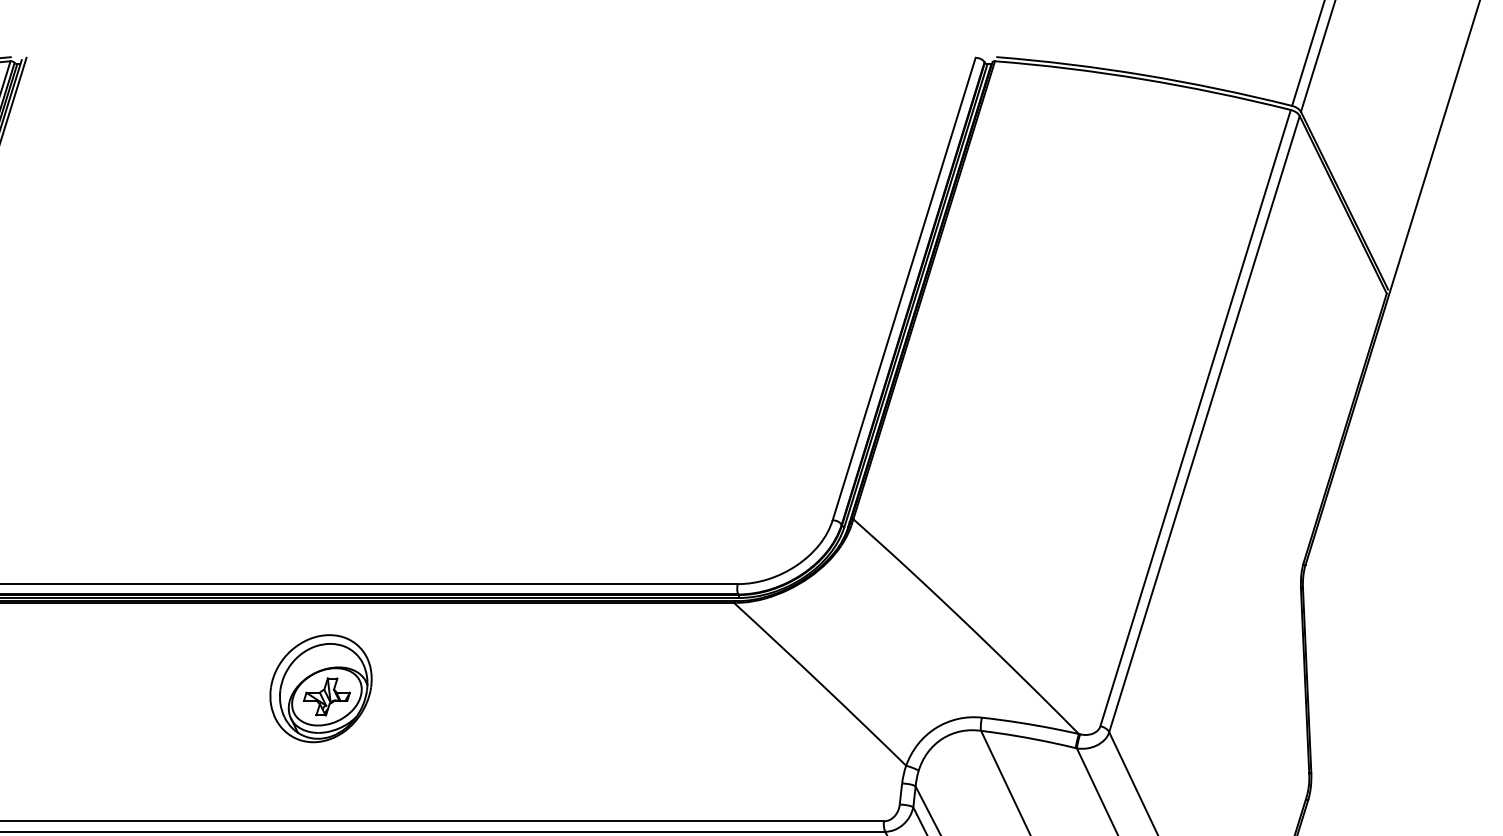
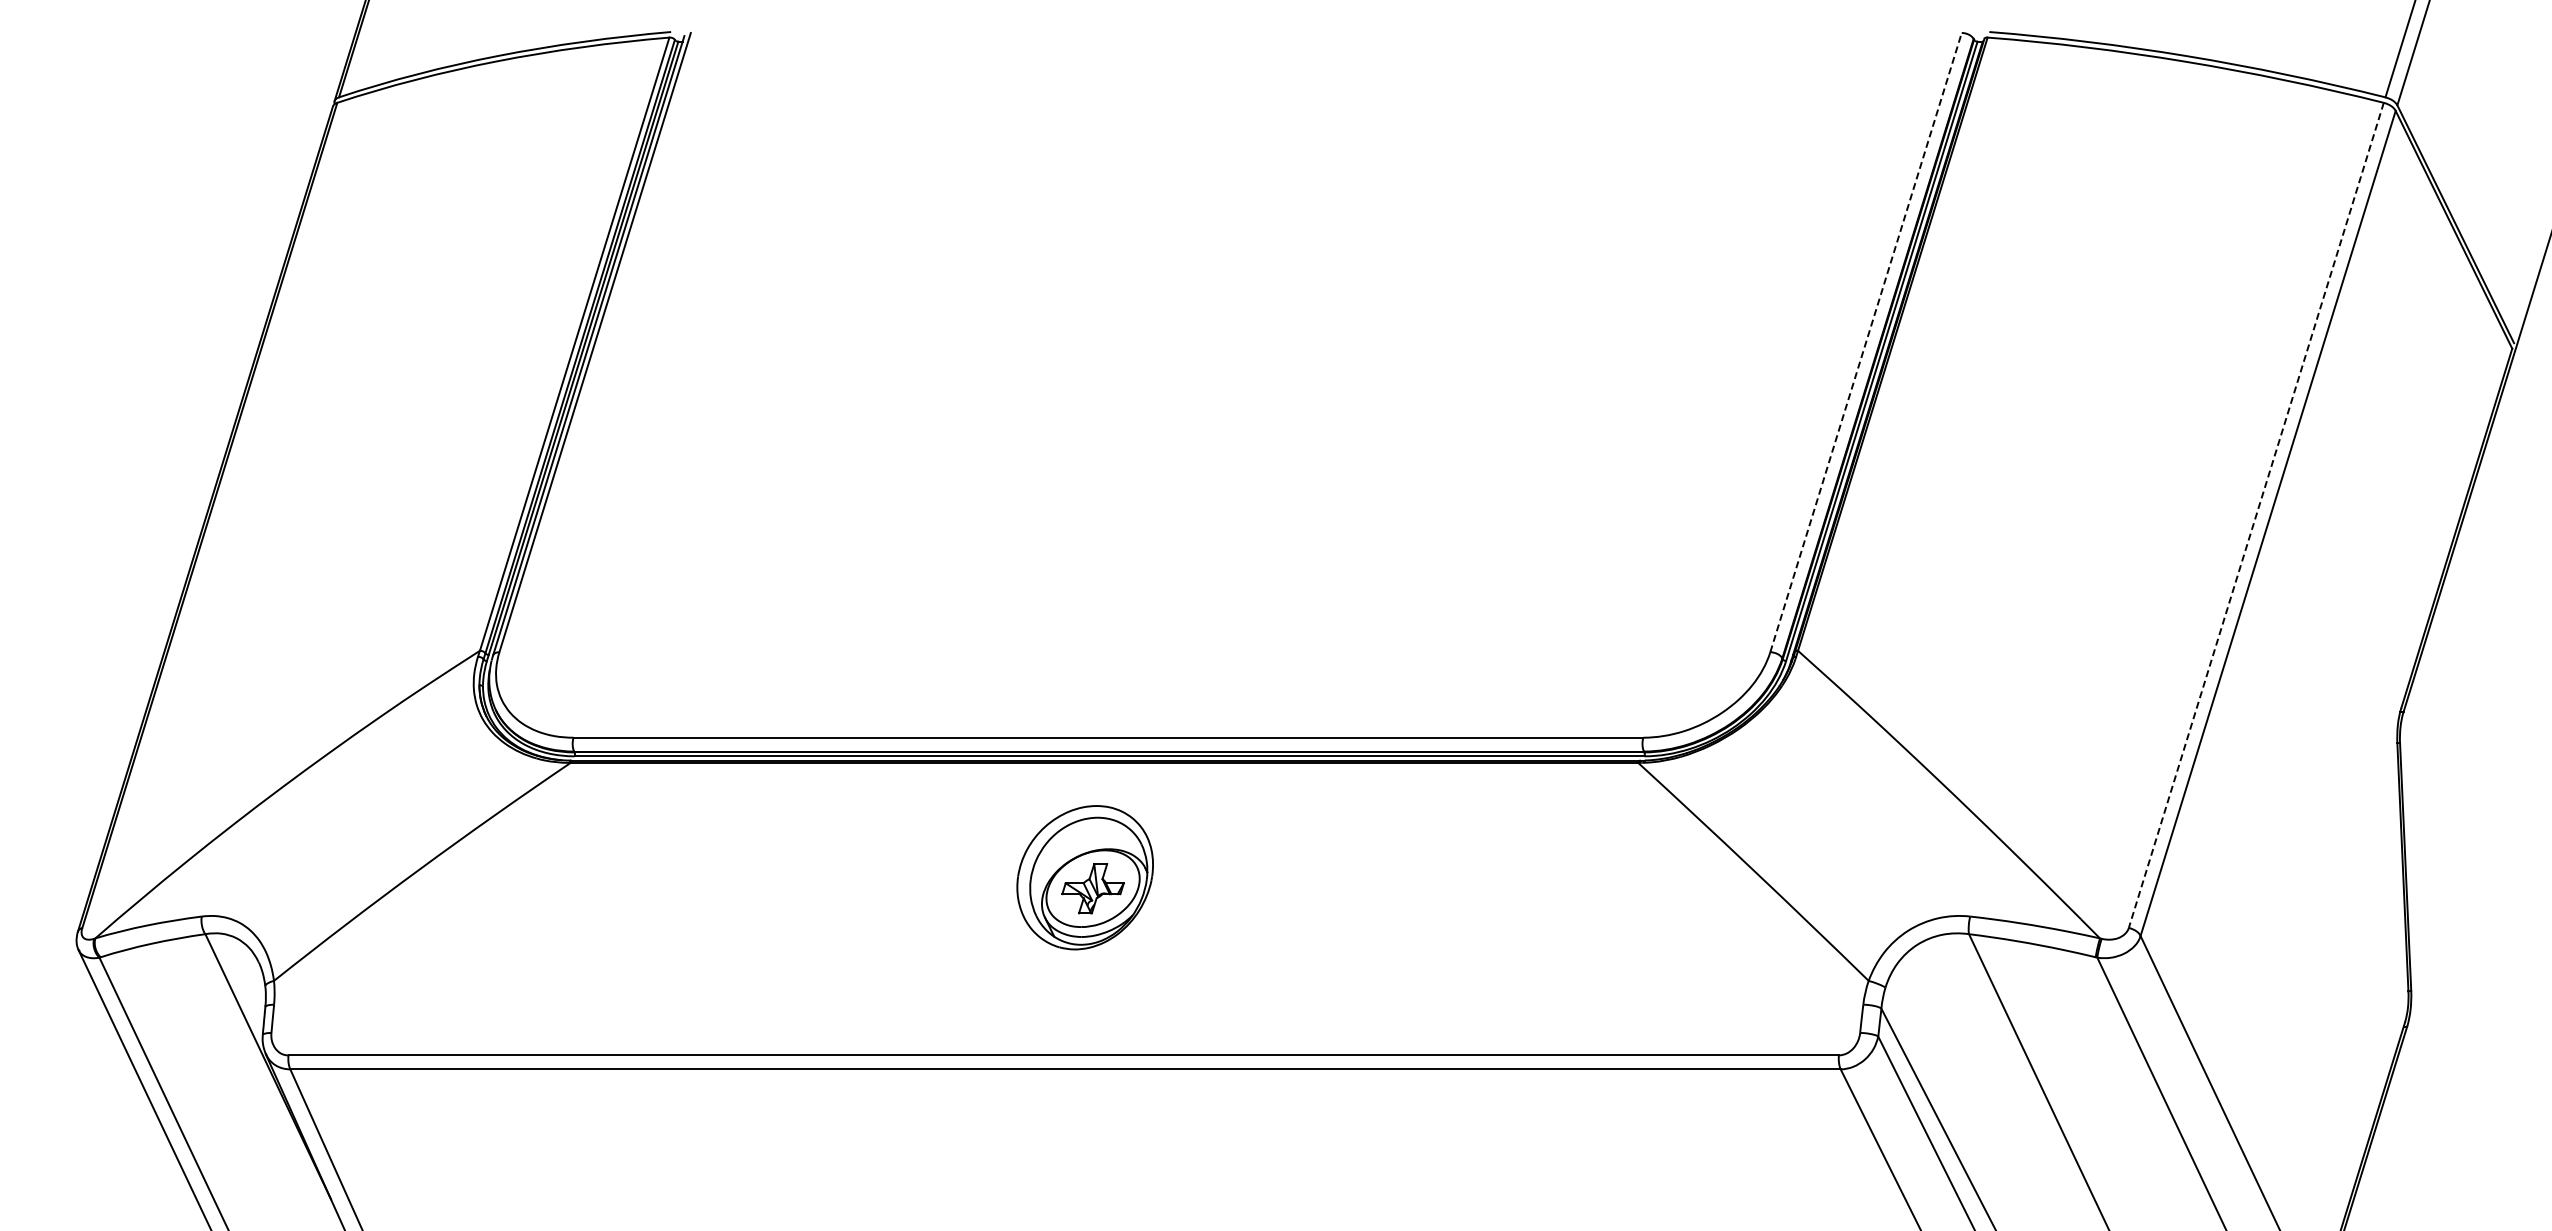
line: (904, 288) -> (1866, 342), solid -> dashed
line: (1195, 418) -> (2256, 515), solid -> dashed

